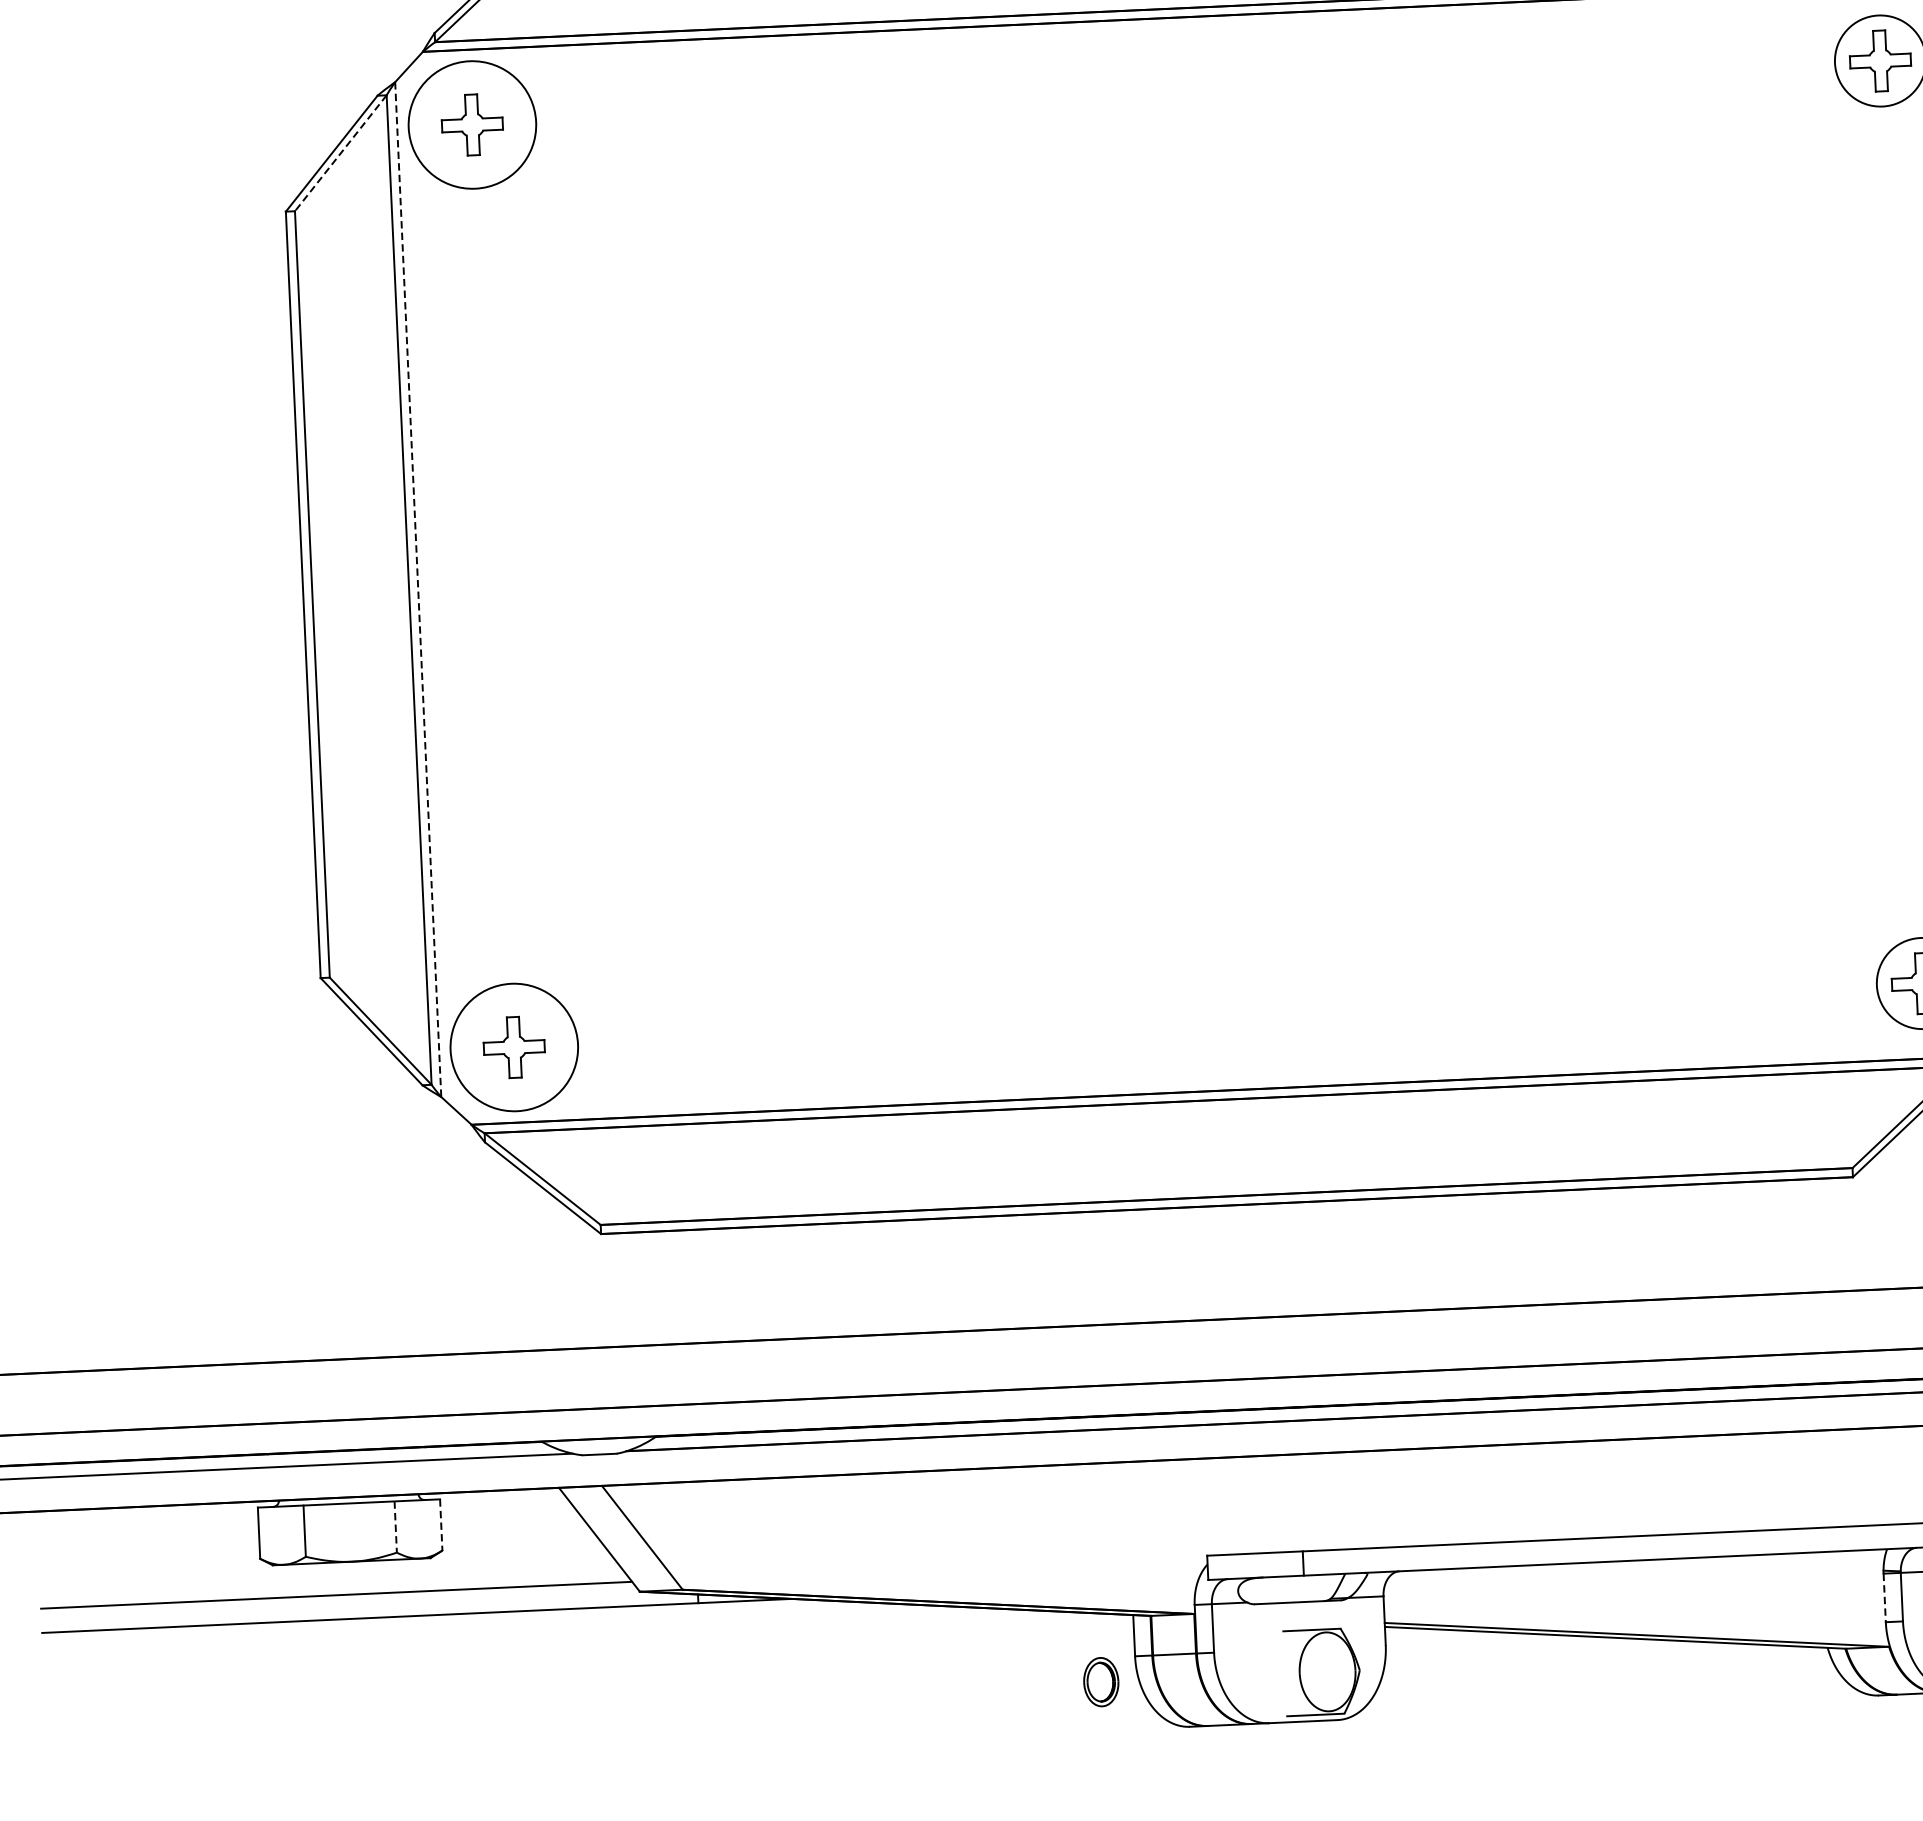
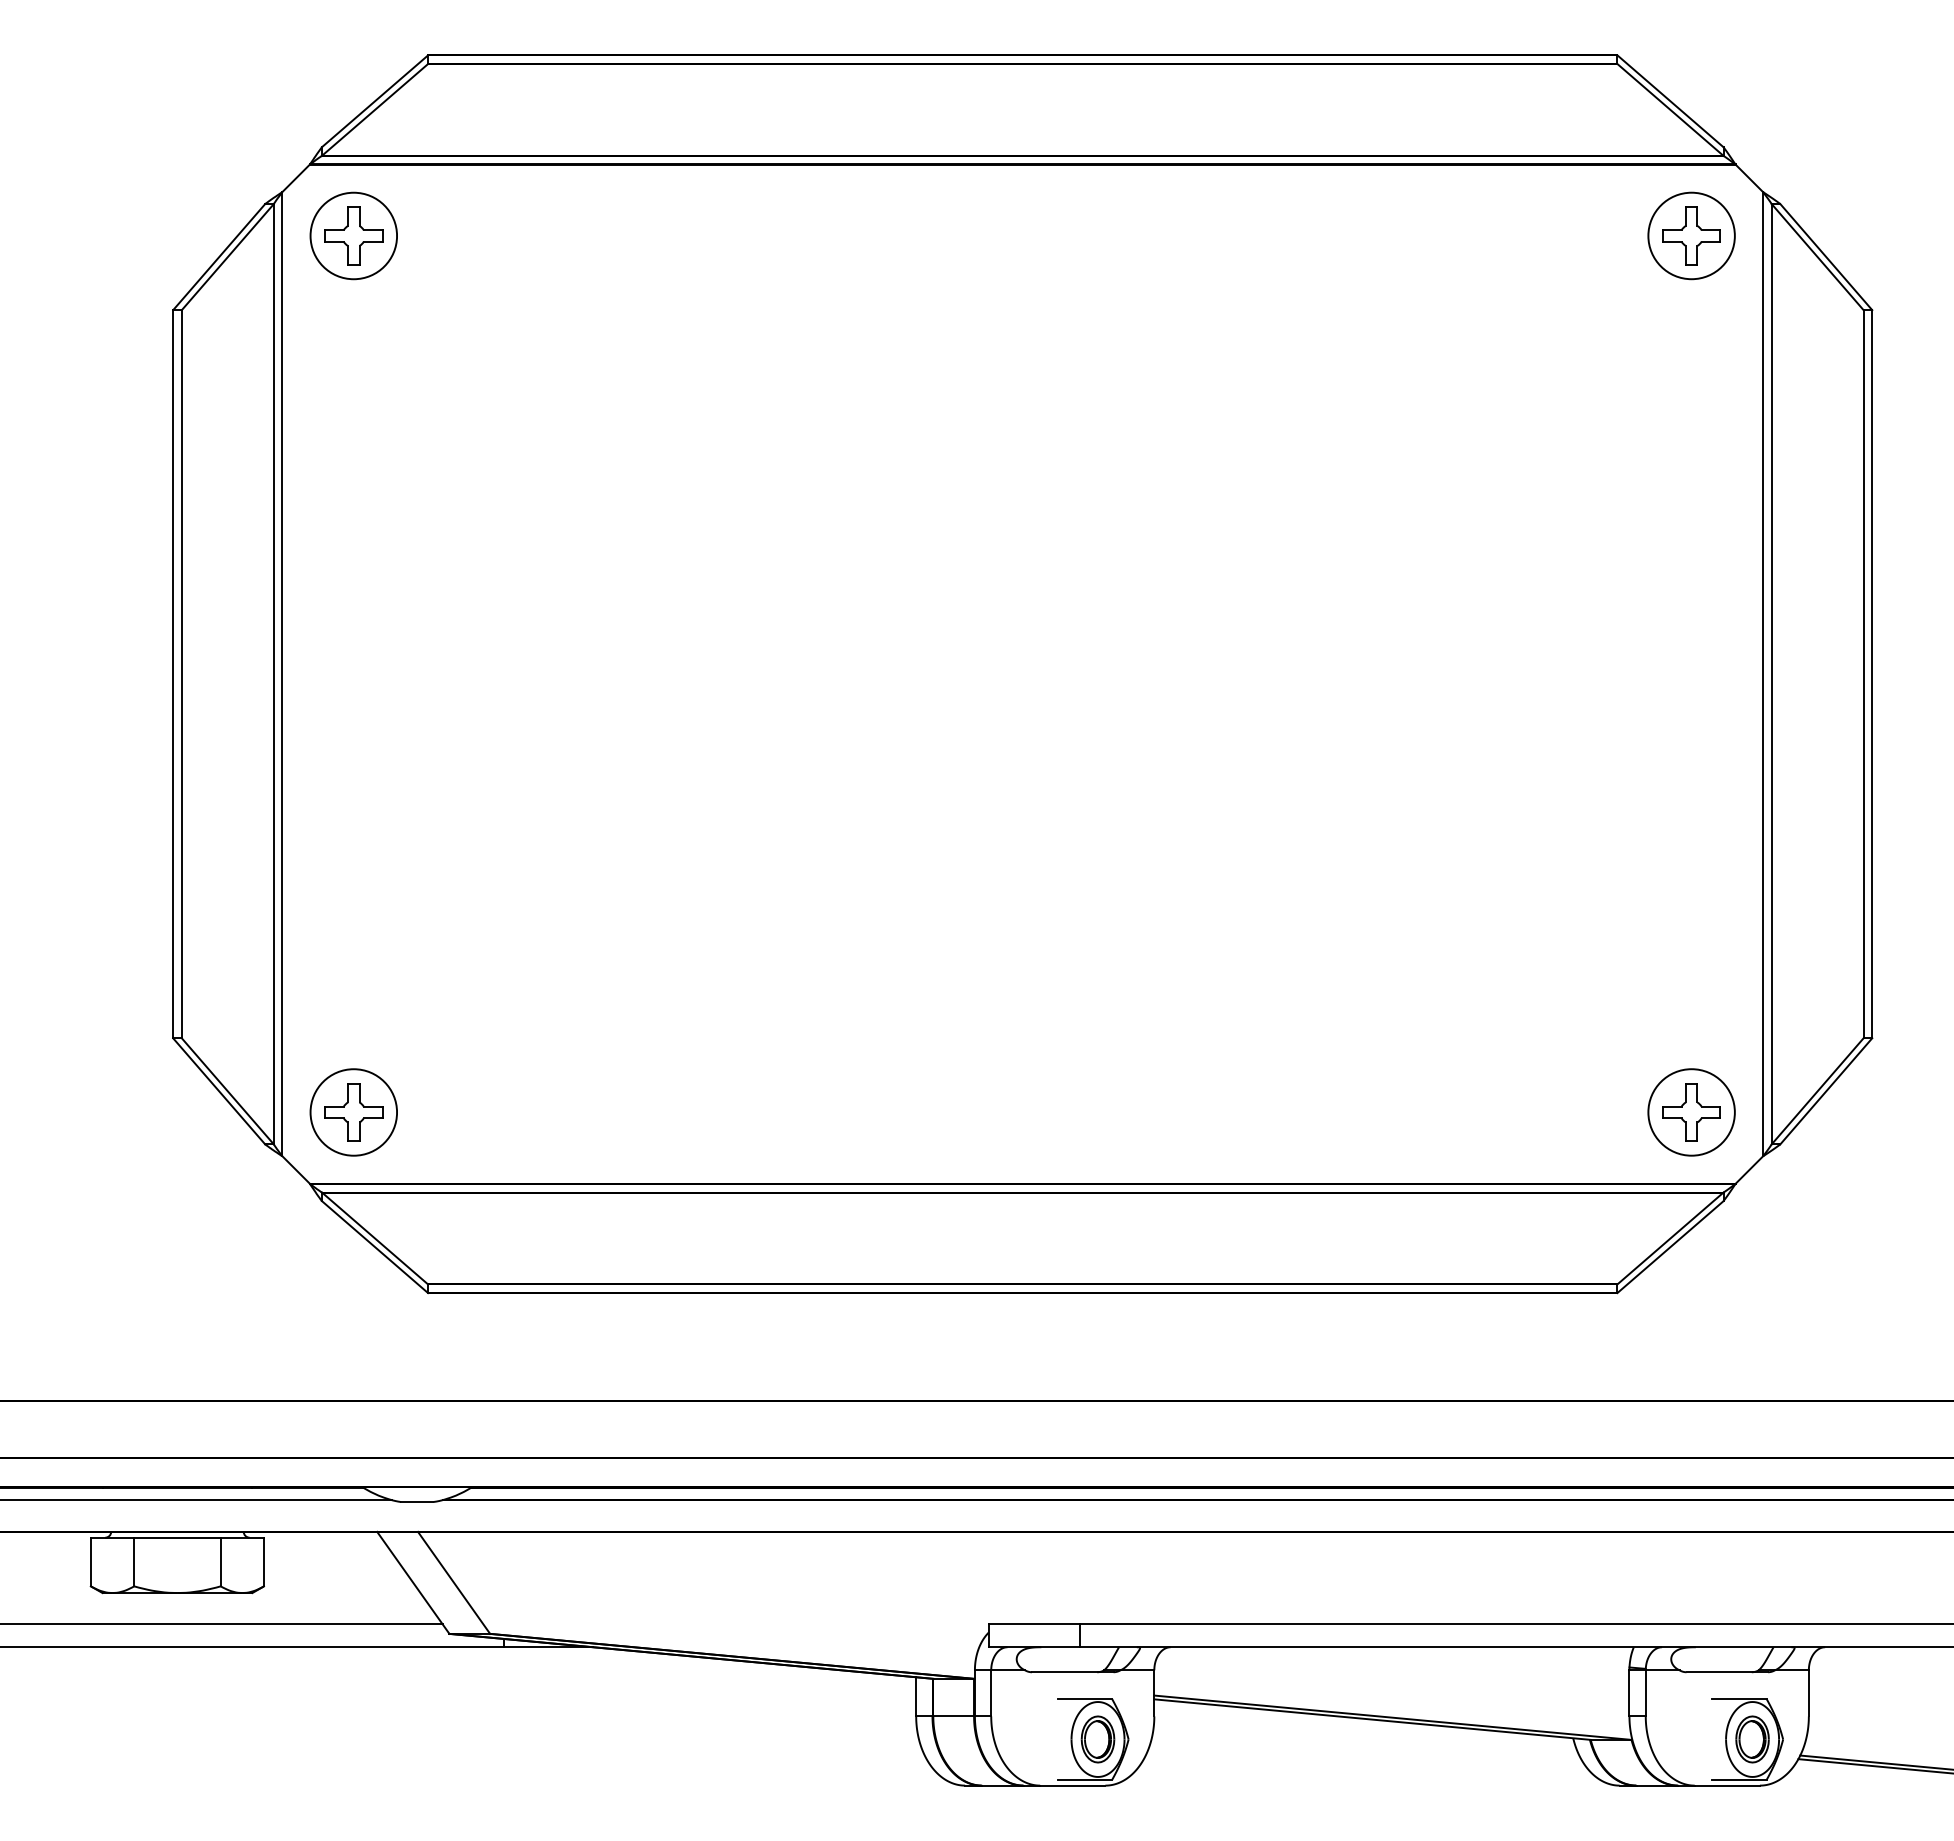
circle: (472, 124) -> (353, 235), size x0.71
line: (340, 153) -> (227, 257), dashed -> solid
line: (418, 589) -> (282, 674), dashed -> solid
circle: (513, 1047) -> (353, 1112), size x0.71
line: (440, 1525) -> (263, 1562), dashed -> solid
line: (395, 1527) -> (220, 1562), dashed -> solid
line: (1884, 1598) -> (1629, 1693), dashed -> solid
part: (1100, 1682) -> (1097, 1739), moved

